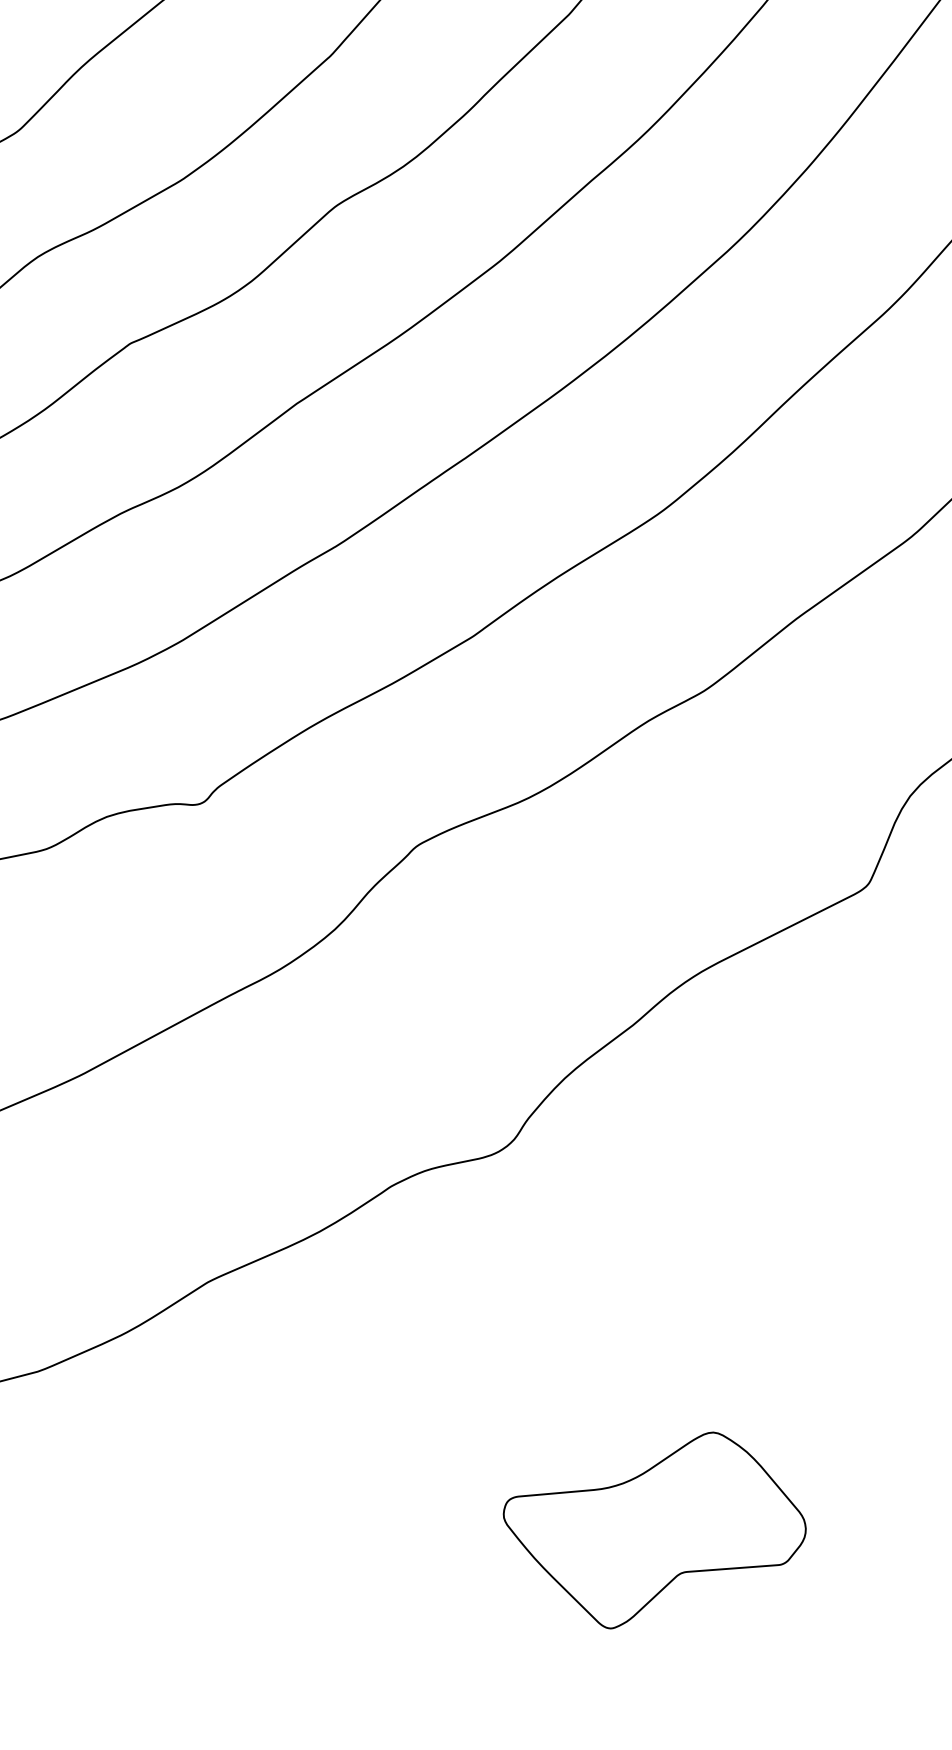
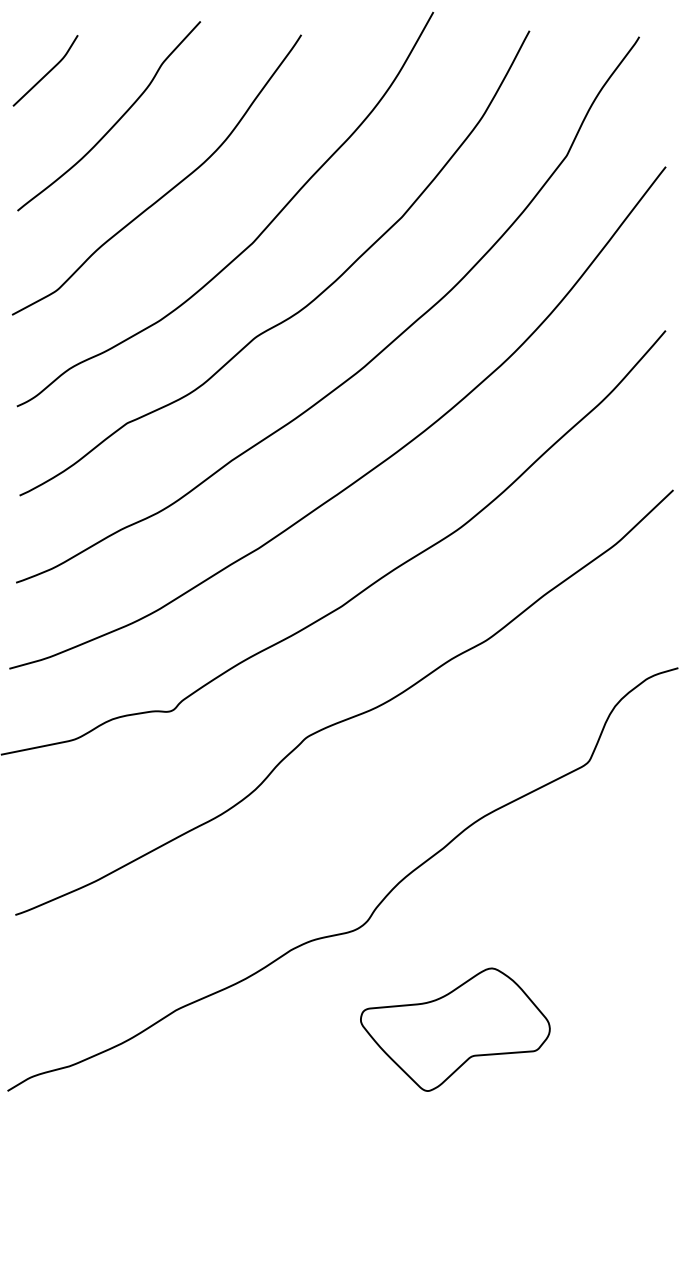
part: (654, 1530) -> (455, 1029), moved

